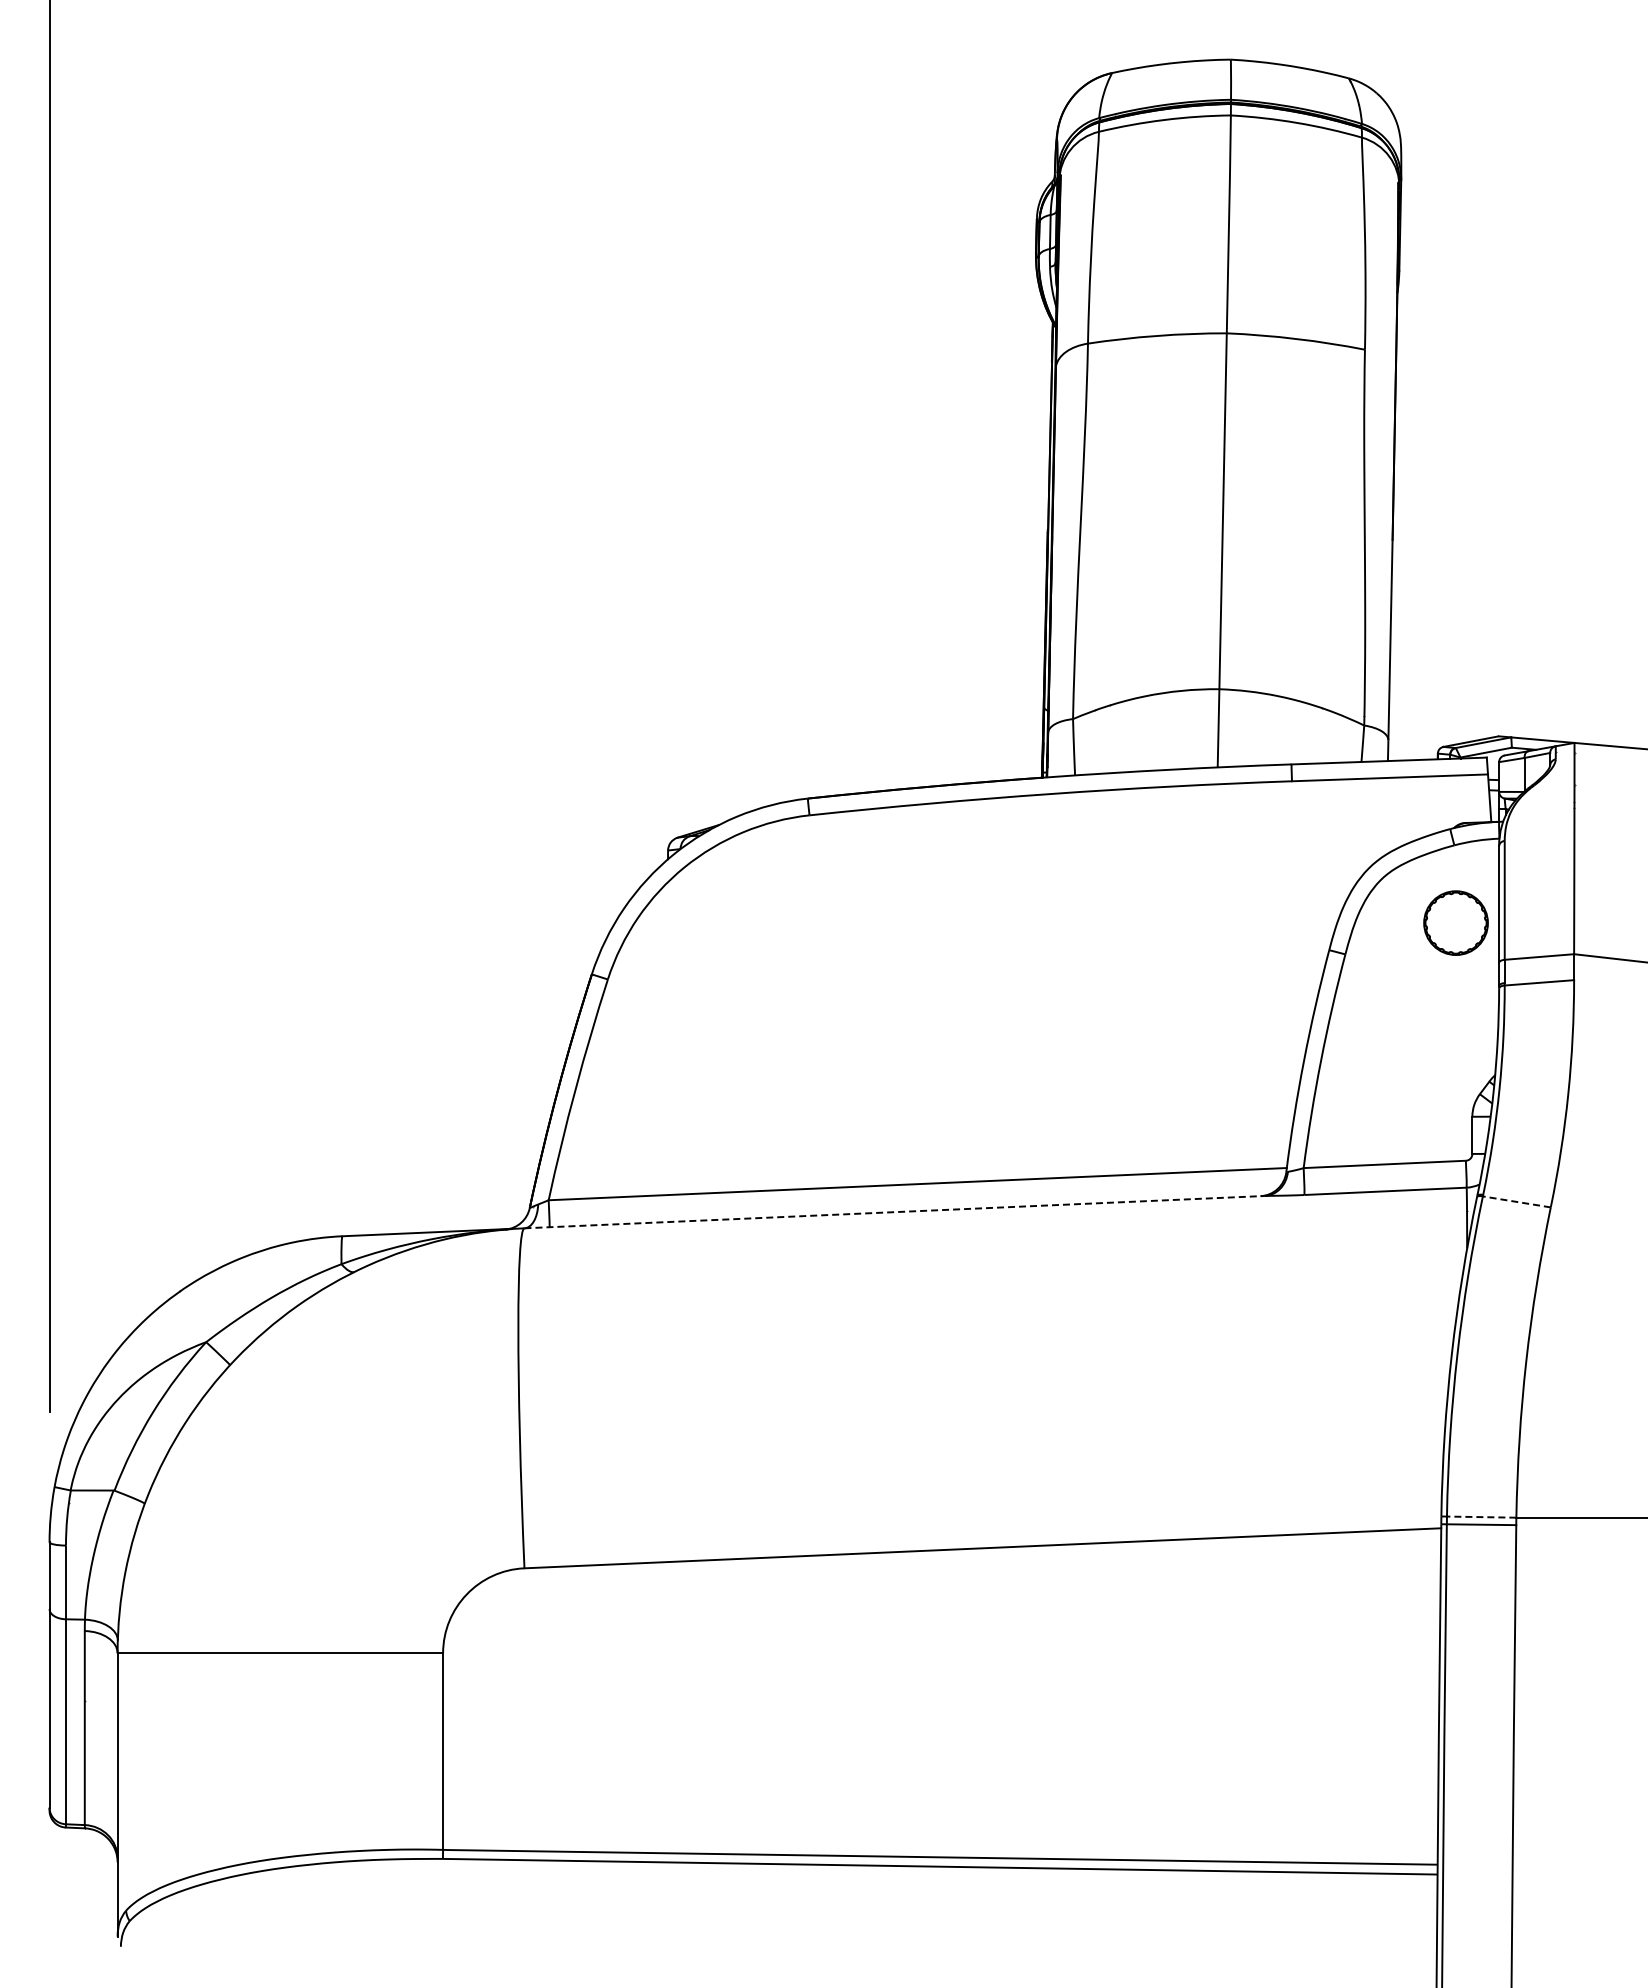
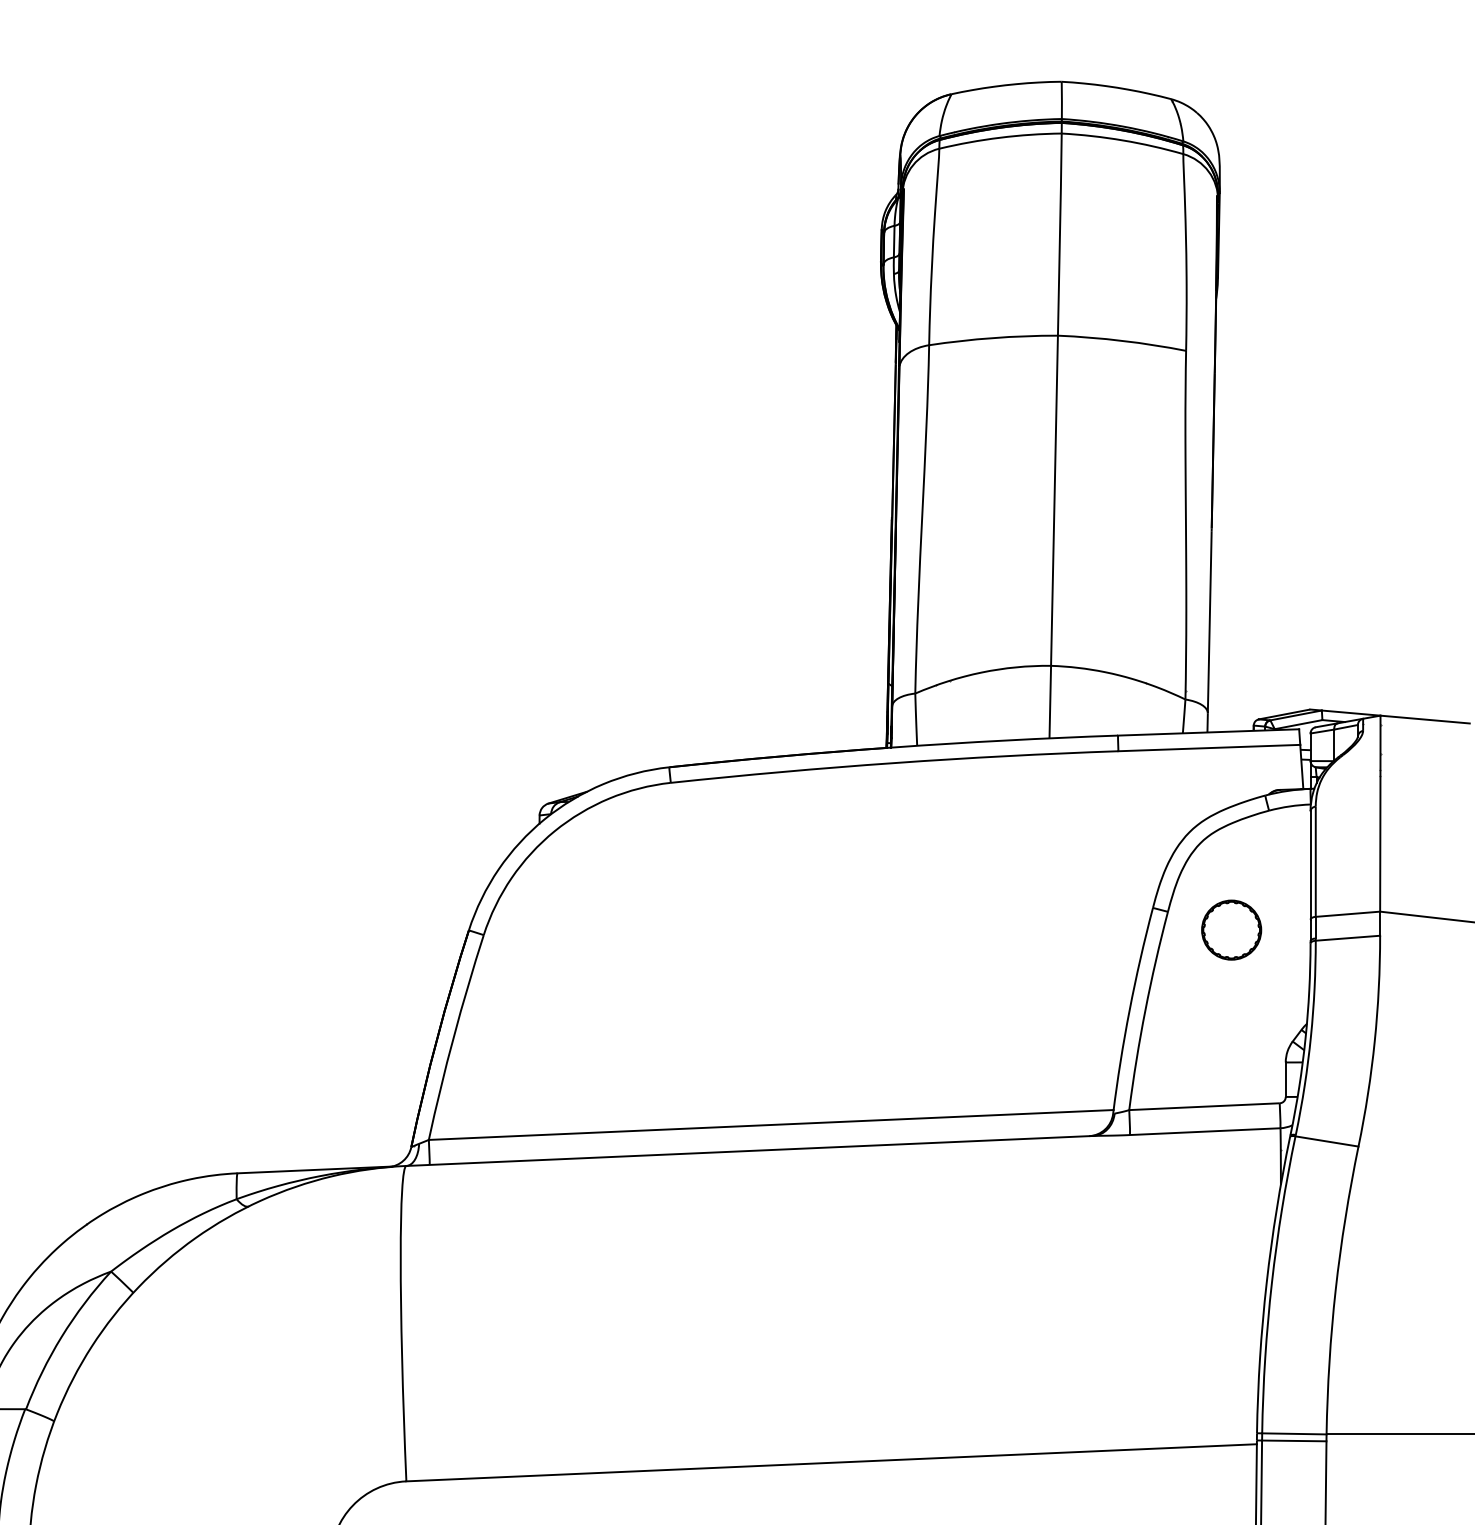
part: (1455, 922) -> (1231, 929), moved
line: (1516, 1201) -> (1326, 1141), dashed -> solid
line: (894, 1212) -> (749, 1151), dashed -> solid
line: (1481, 1517) -> (1294, 1434), dashed -> solid

